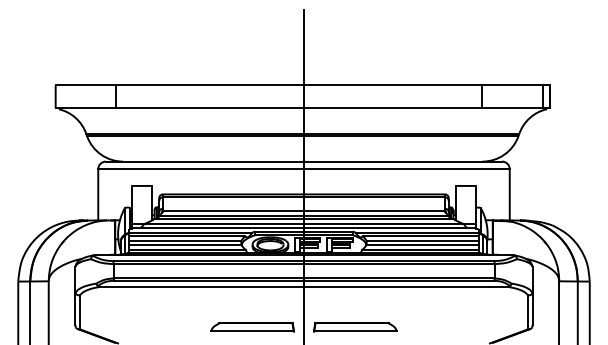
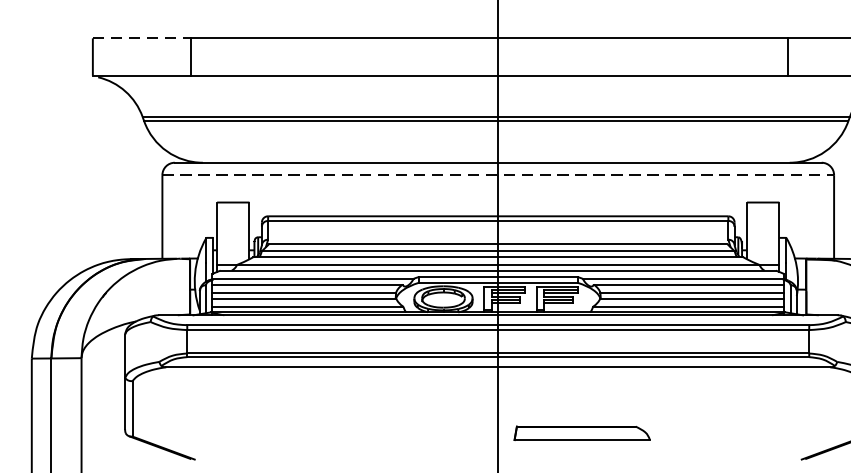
line: (86, 85) -> (143, 38), solid -> dashed
line: (304, 169) -> (499, 175), solid -> dashed
part: (252, 327) -> (414, 433), removed

